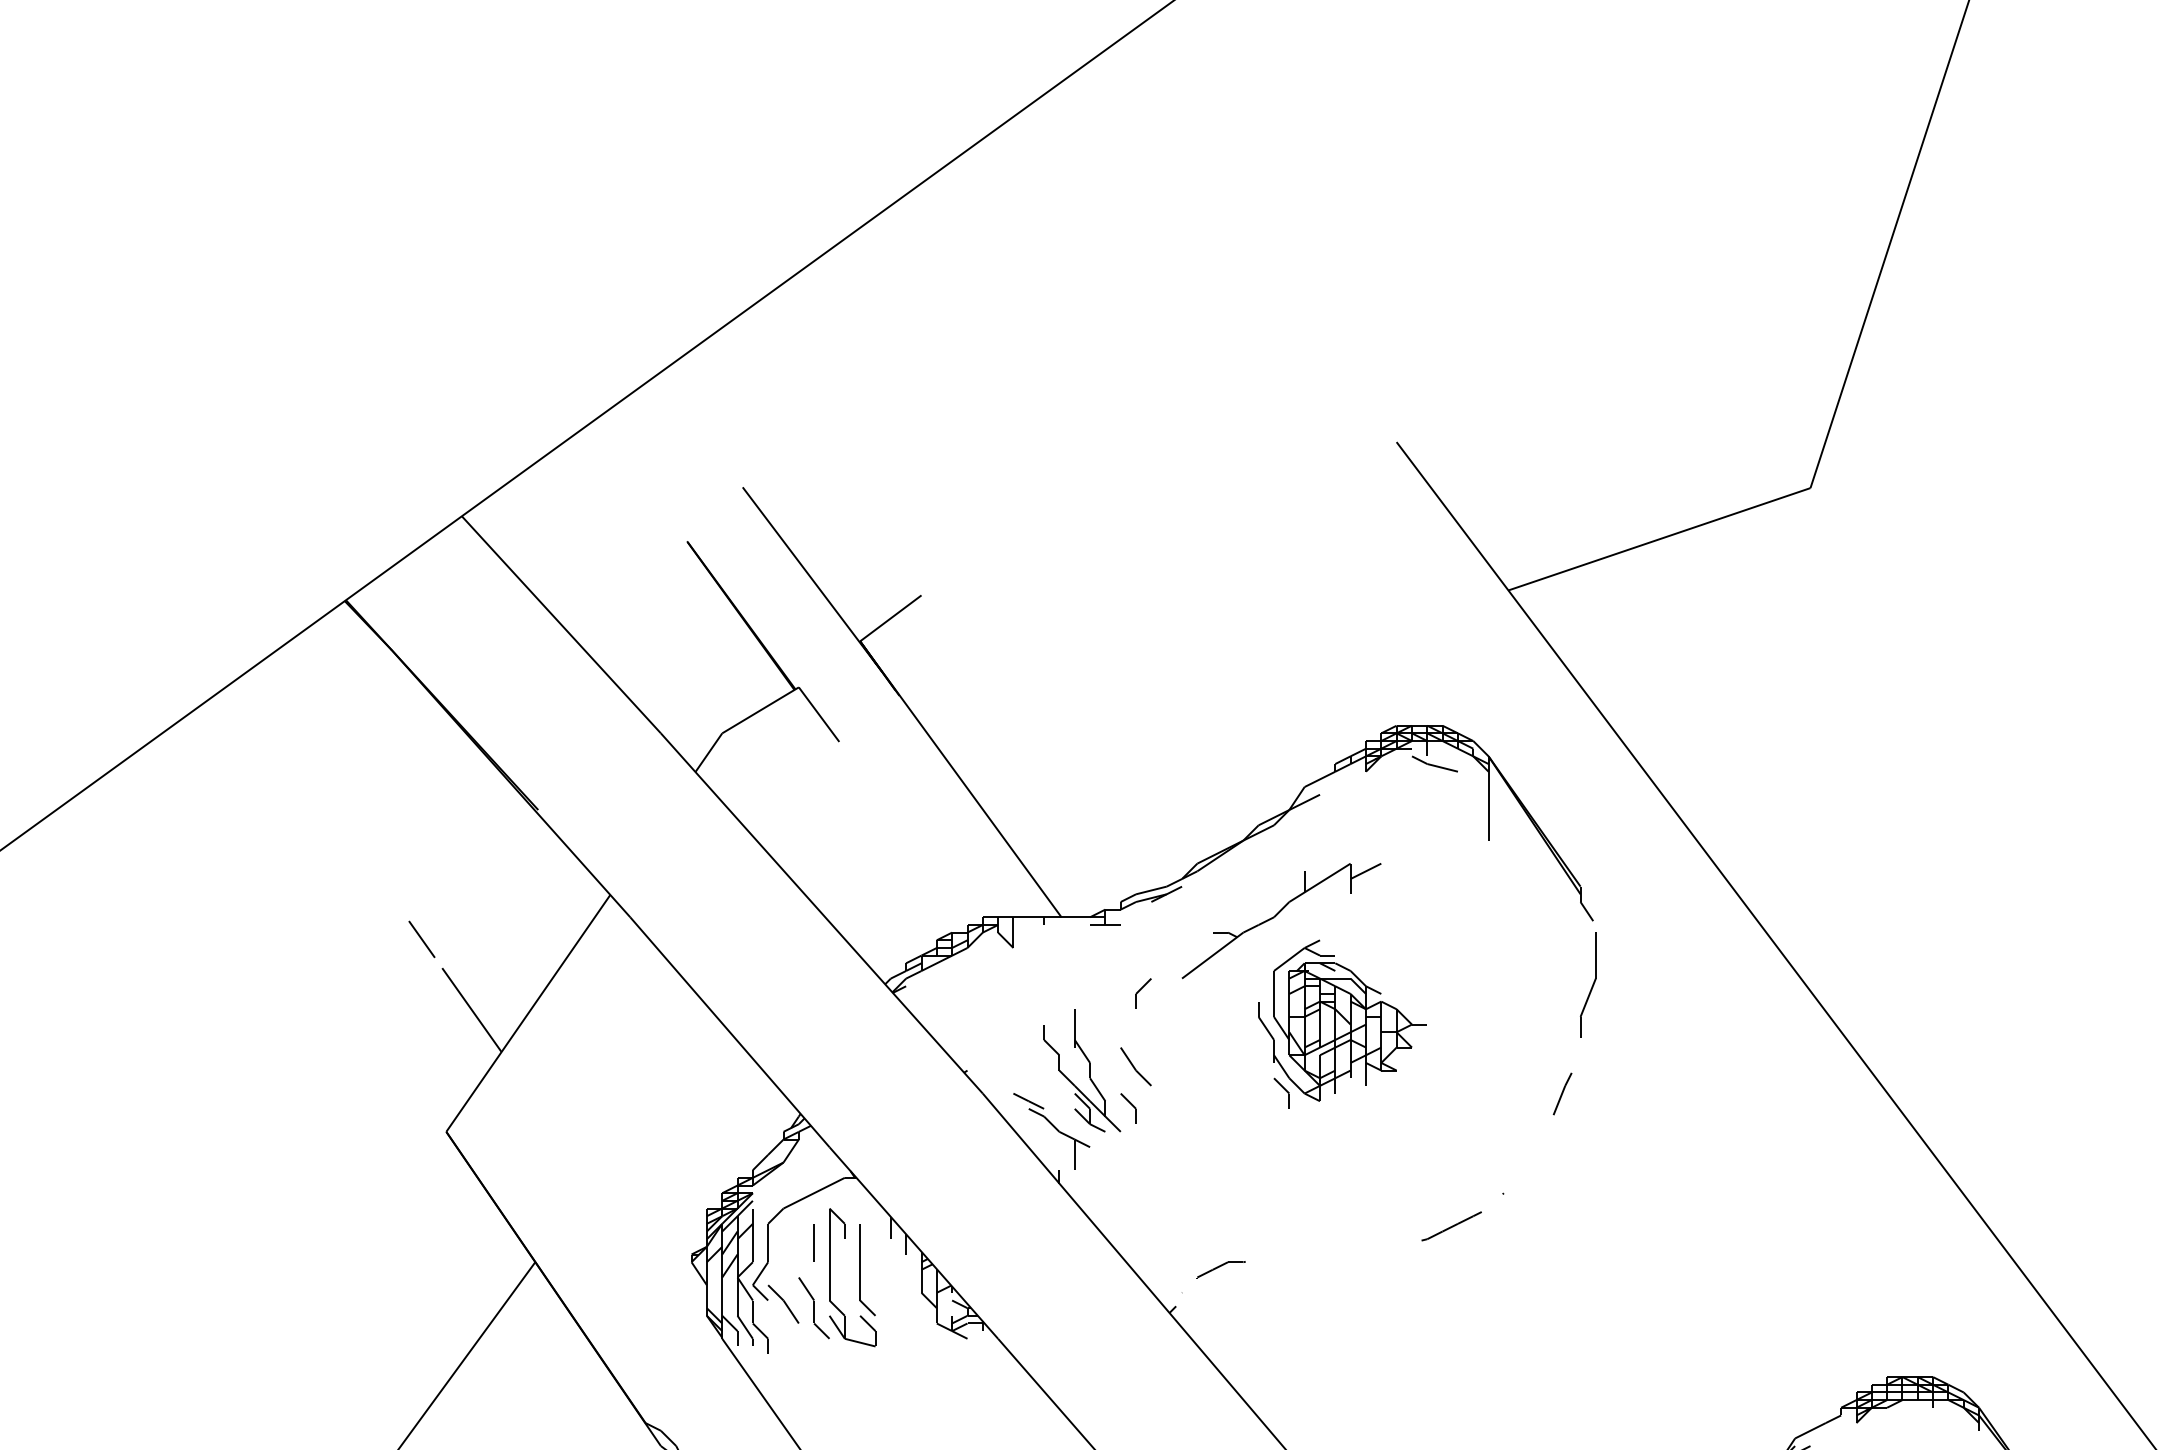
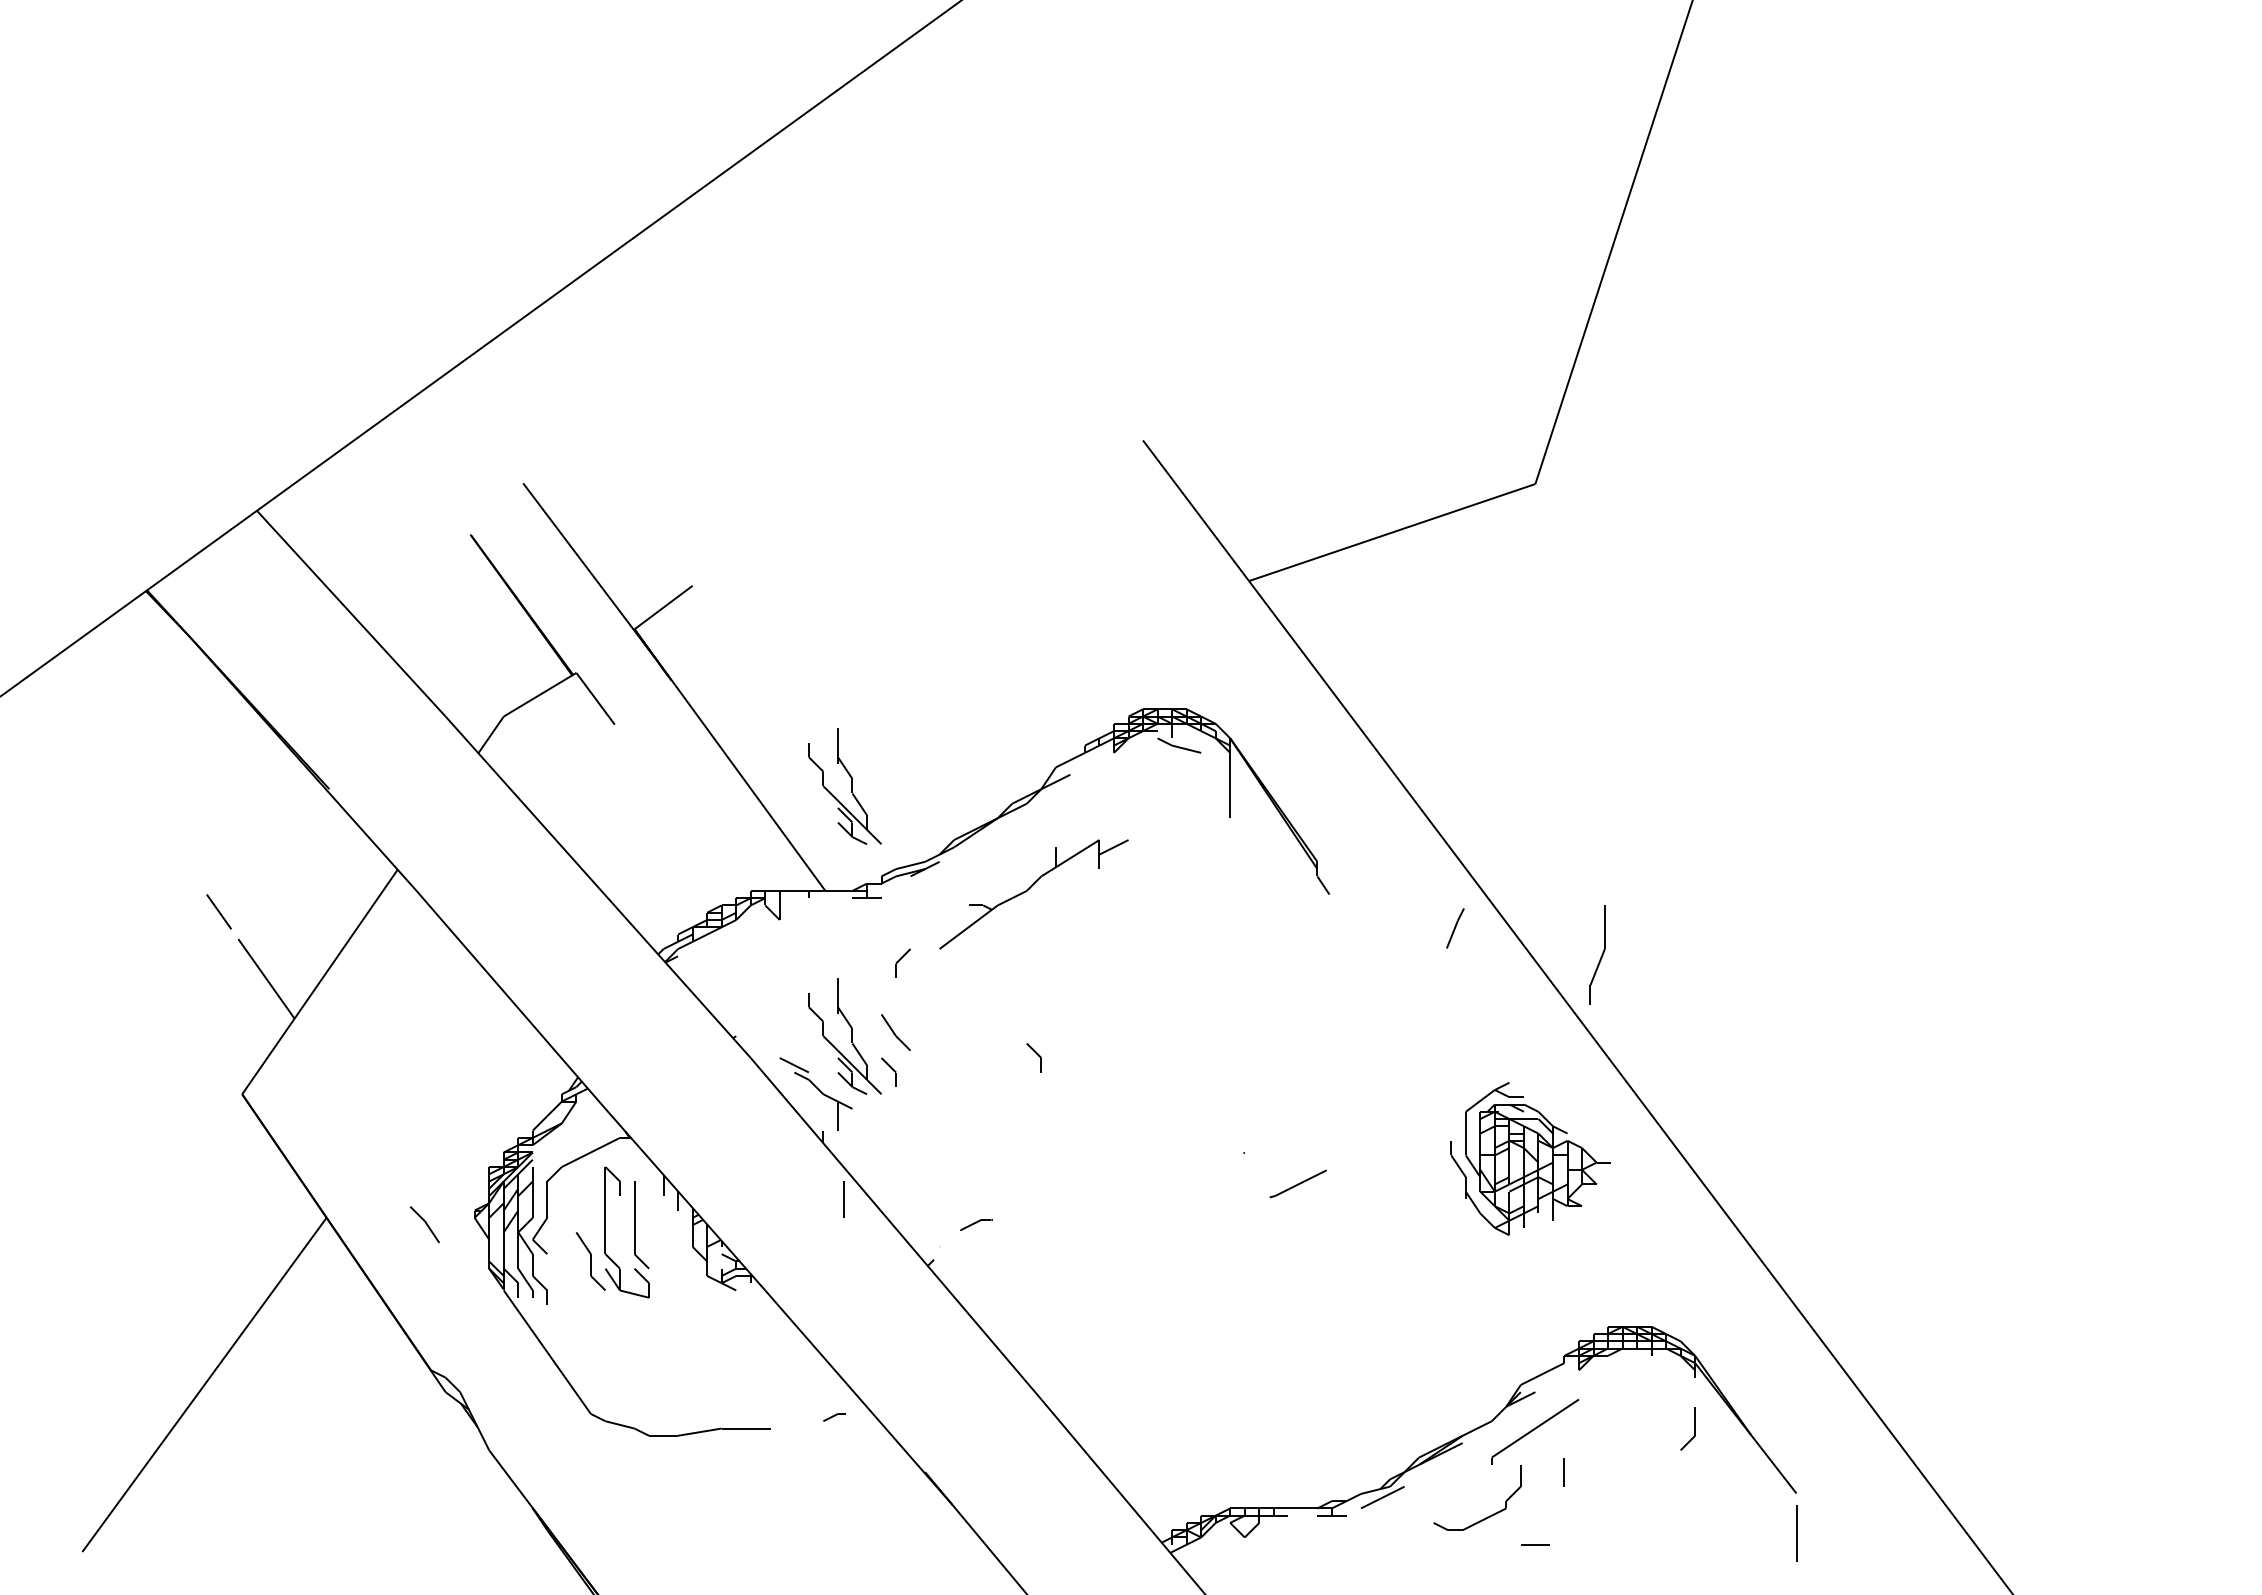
part: (1089, 807) -> (851, 786), added
part: (1588, 984) -> (1597, 954), moved
part: (1342, 1020) -> (1530, 1158), moved
line: (1562, 1094) -> (1455, 928), moved
line: (1450, 1225) -> (1297, 1183), moved
line: (813, 1242) -> (843, 1199), moved
part: (1220, 1269) -> (976, 1224), size x0.7
part: (783, 1304) -> (424, 1224), moved

